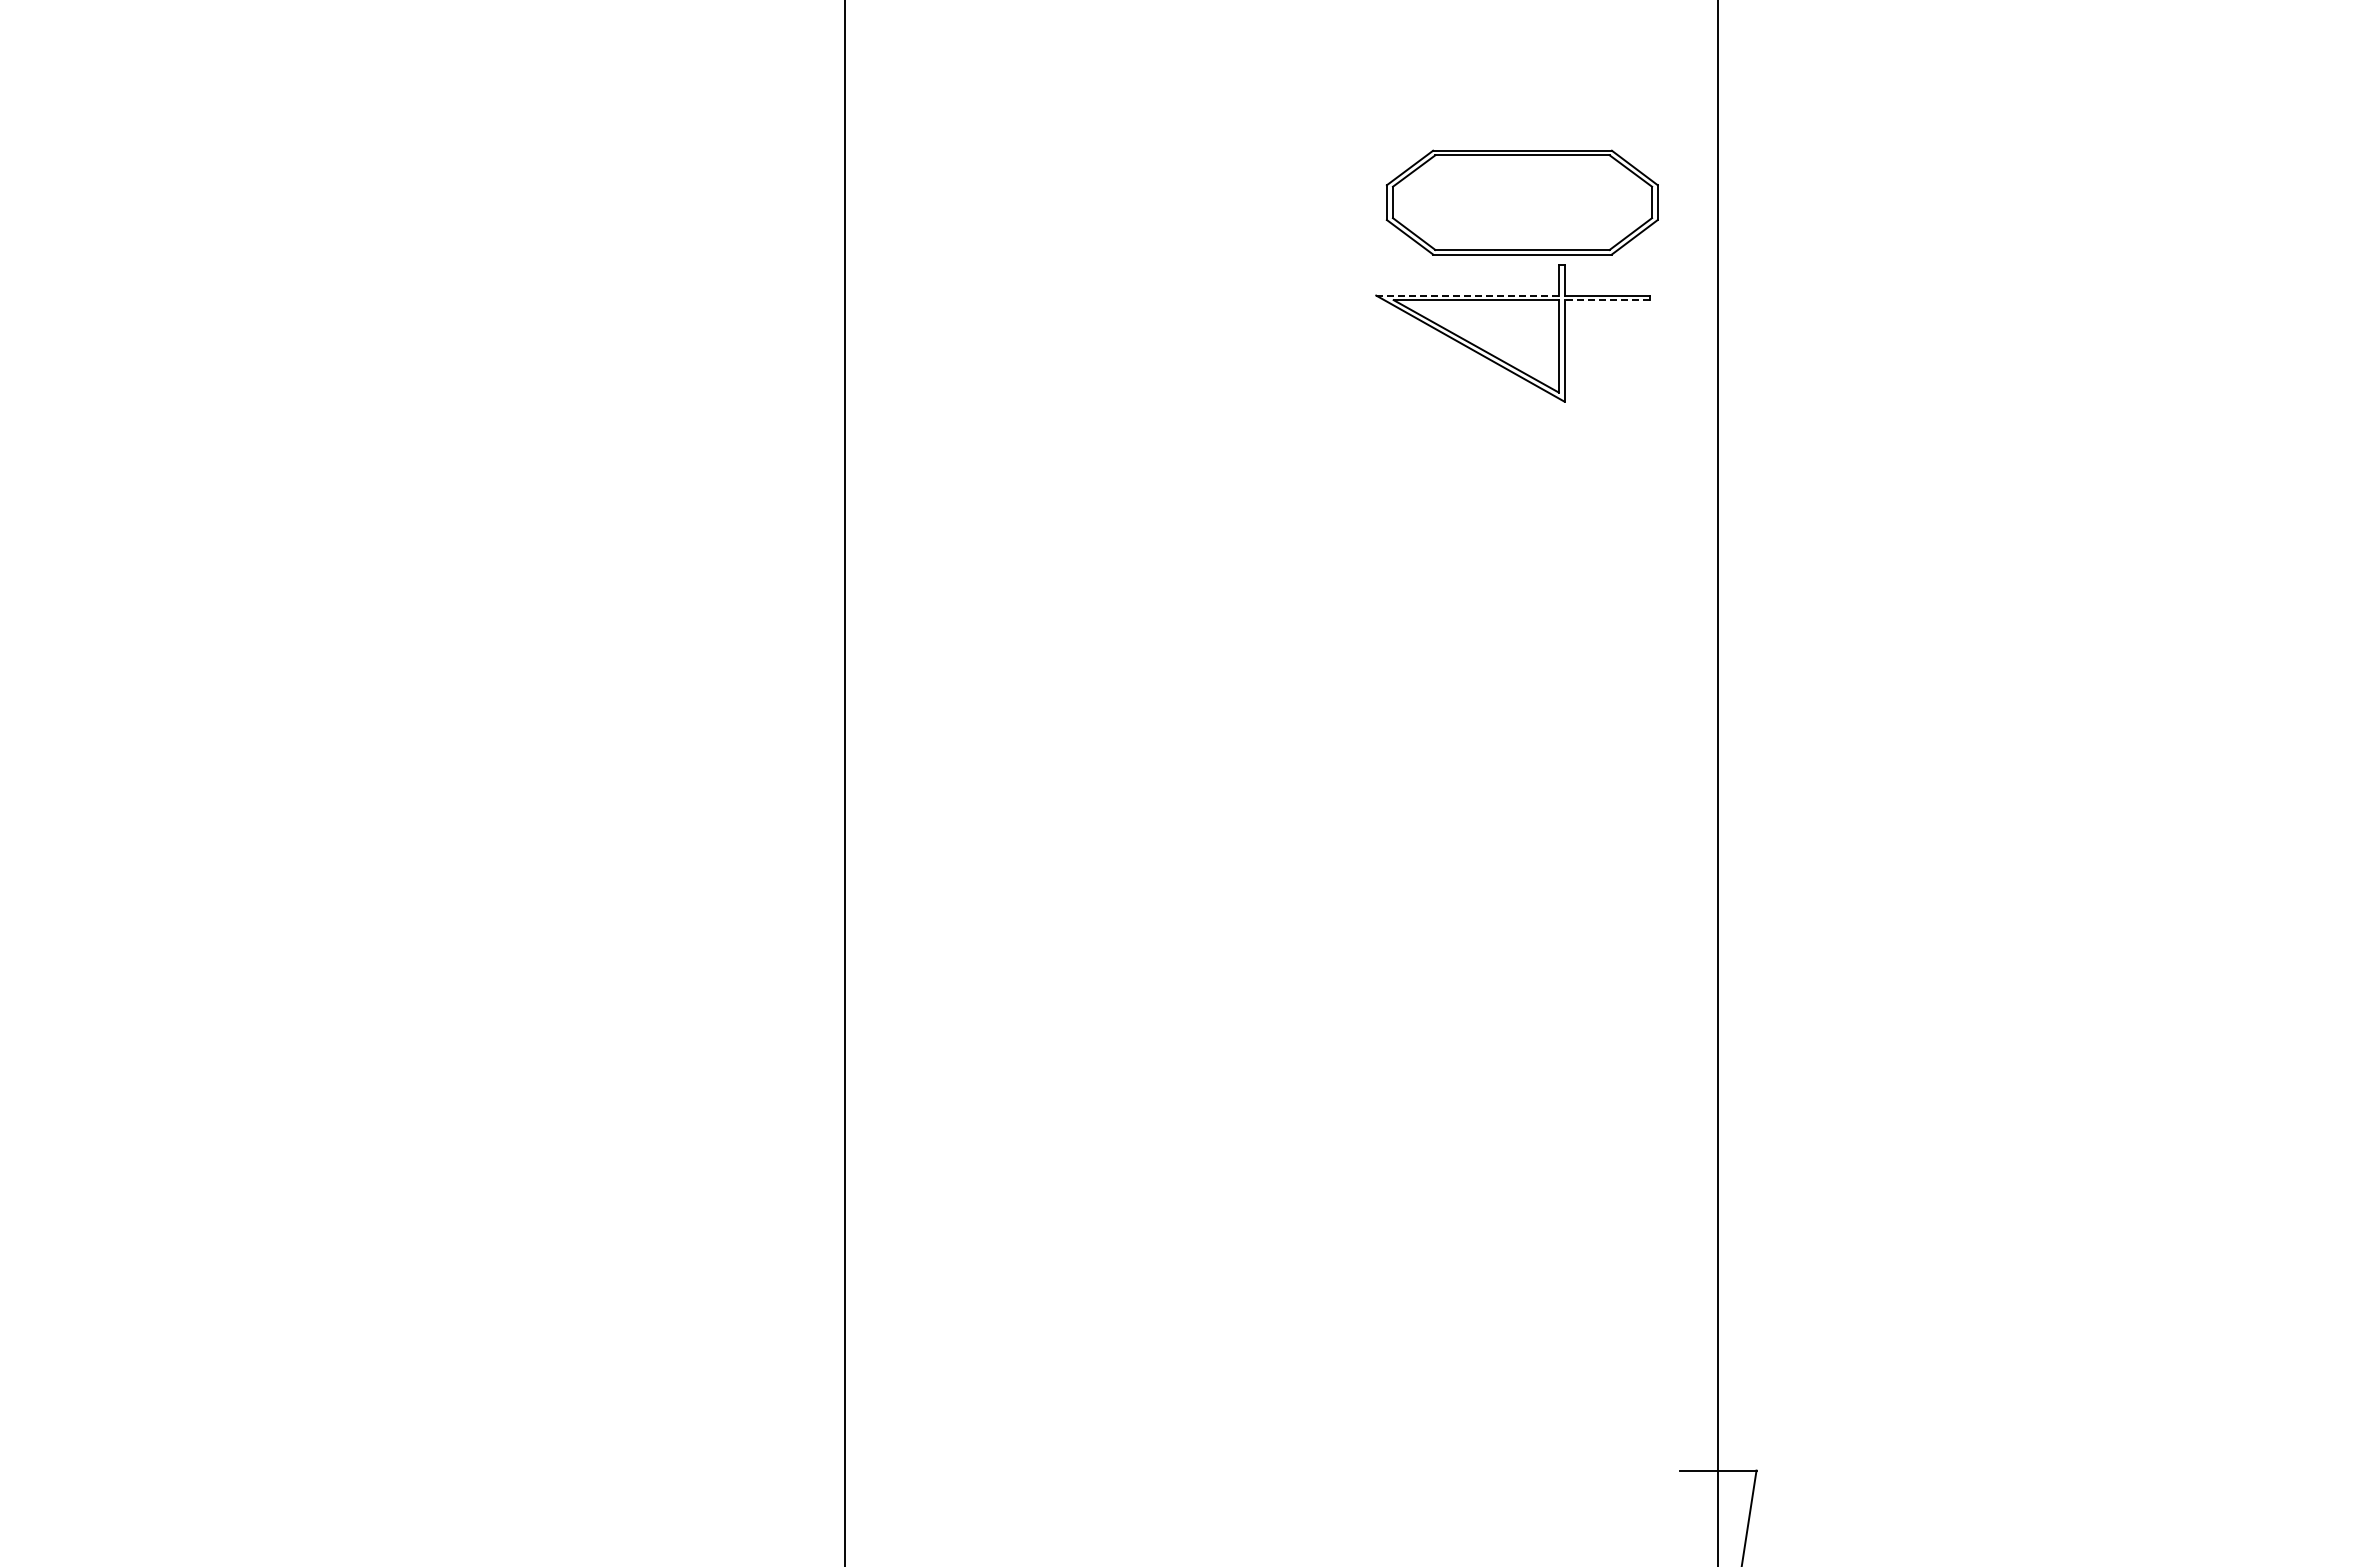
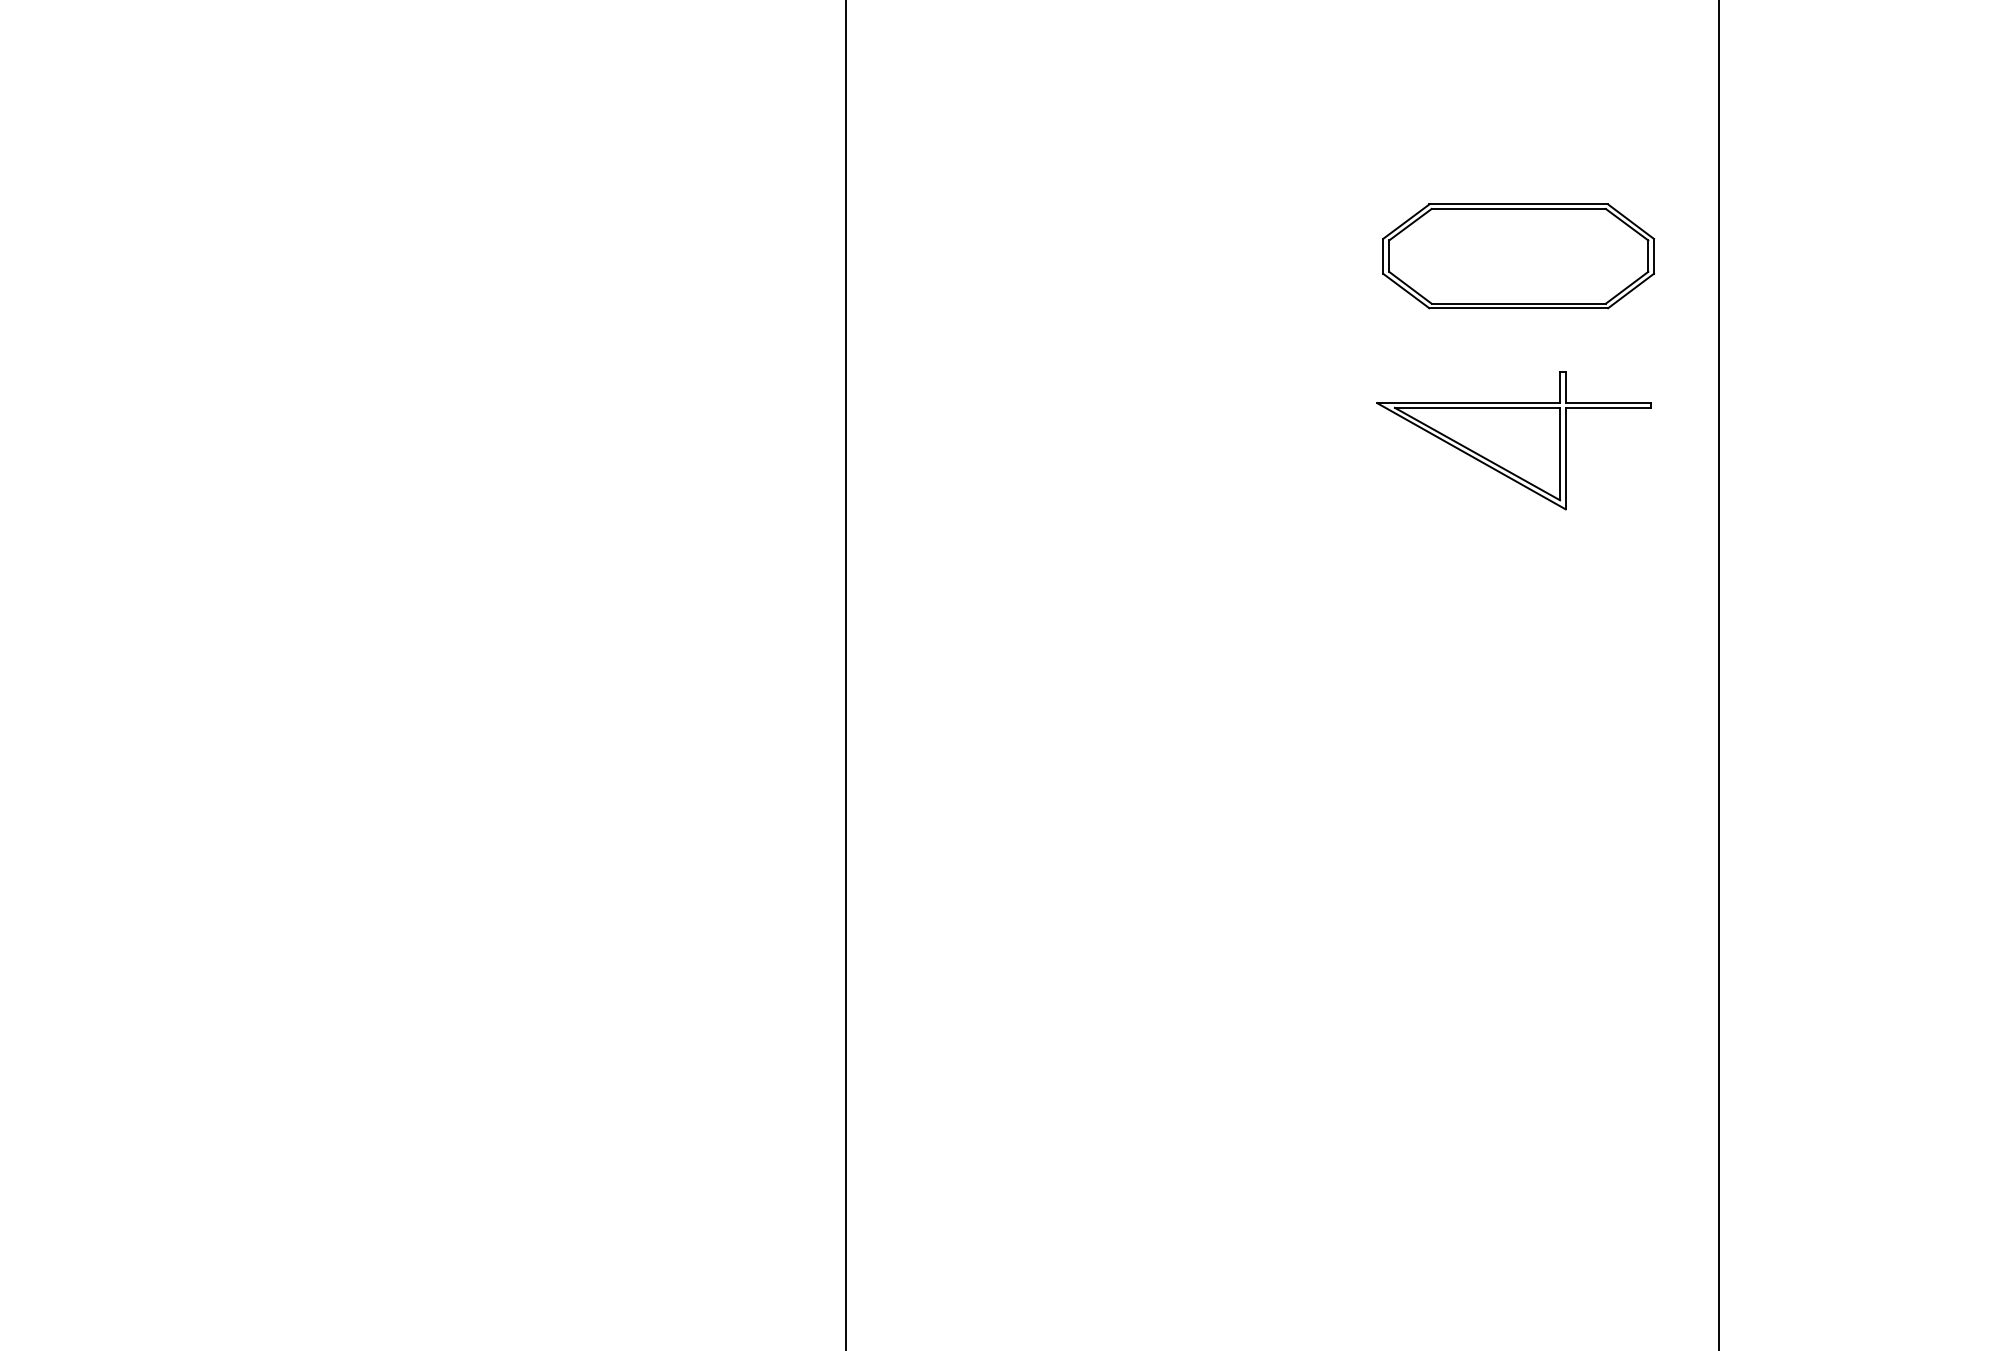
part: (1521, 202) -> (1517, 256), moved
line: (1468, 295) -> (1469, 403), dashed -> solid
line: (1607, 300) -> (1608, 408), dashed -> solid

